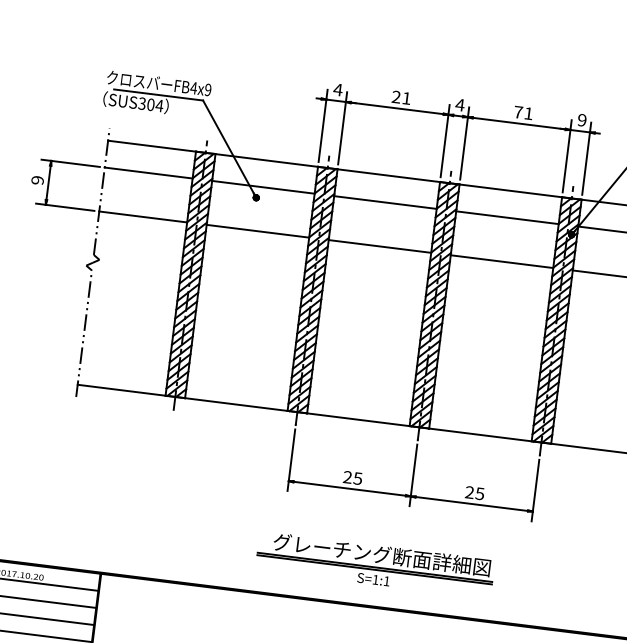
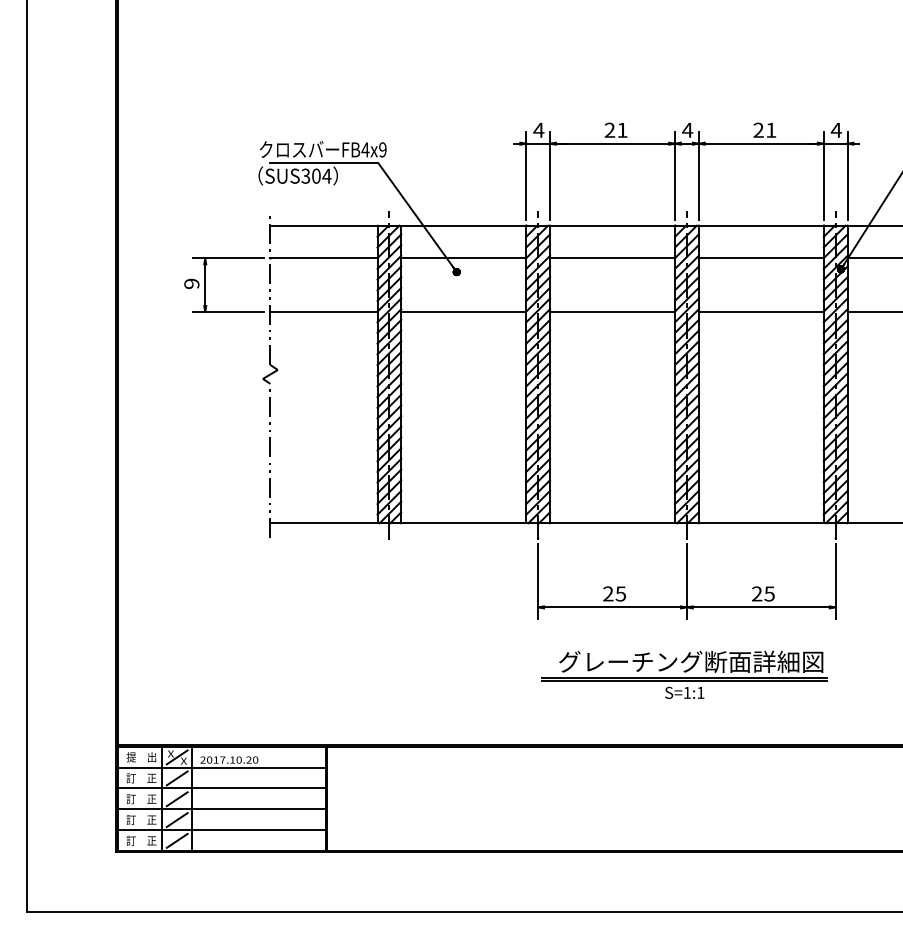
text: (518, 111) -> (758, 129), 71 -> 21
text: (581, 119) -> (835, 129), 9 -> 4
part: (375, 564) -> (684, 674), moved

